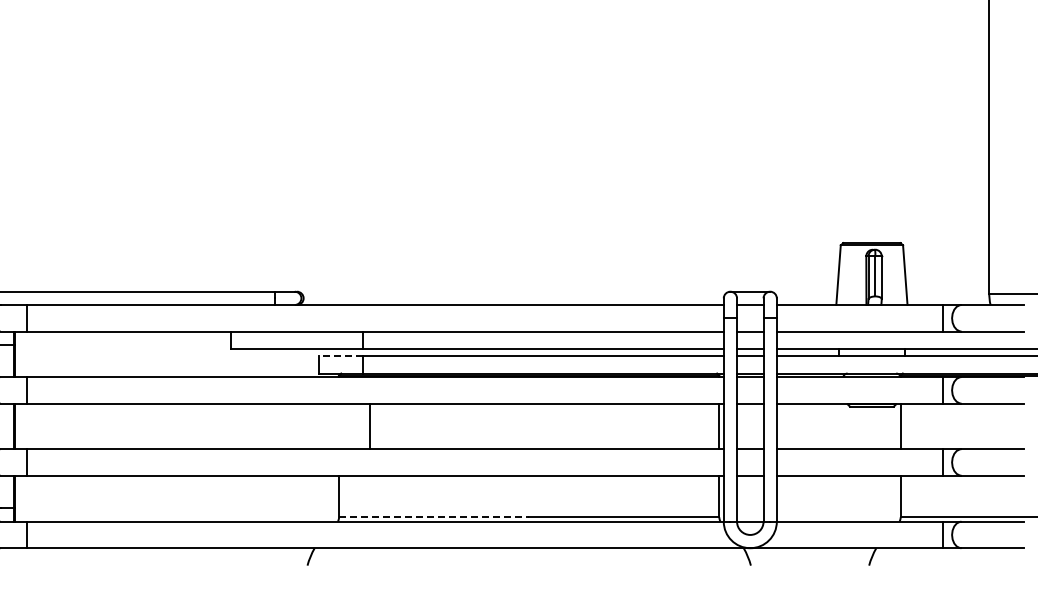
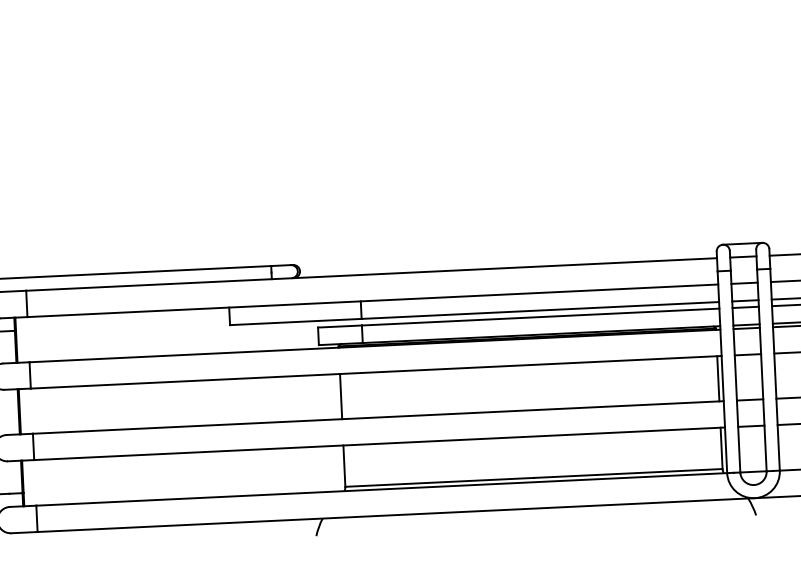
line: (340, 355) -> (339, 326), dashed -> solid
line: (370, 426) -> (341, 396), moved
line: (434, 517) -> (440, 482), dashed -> solid

